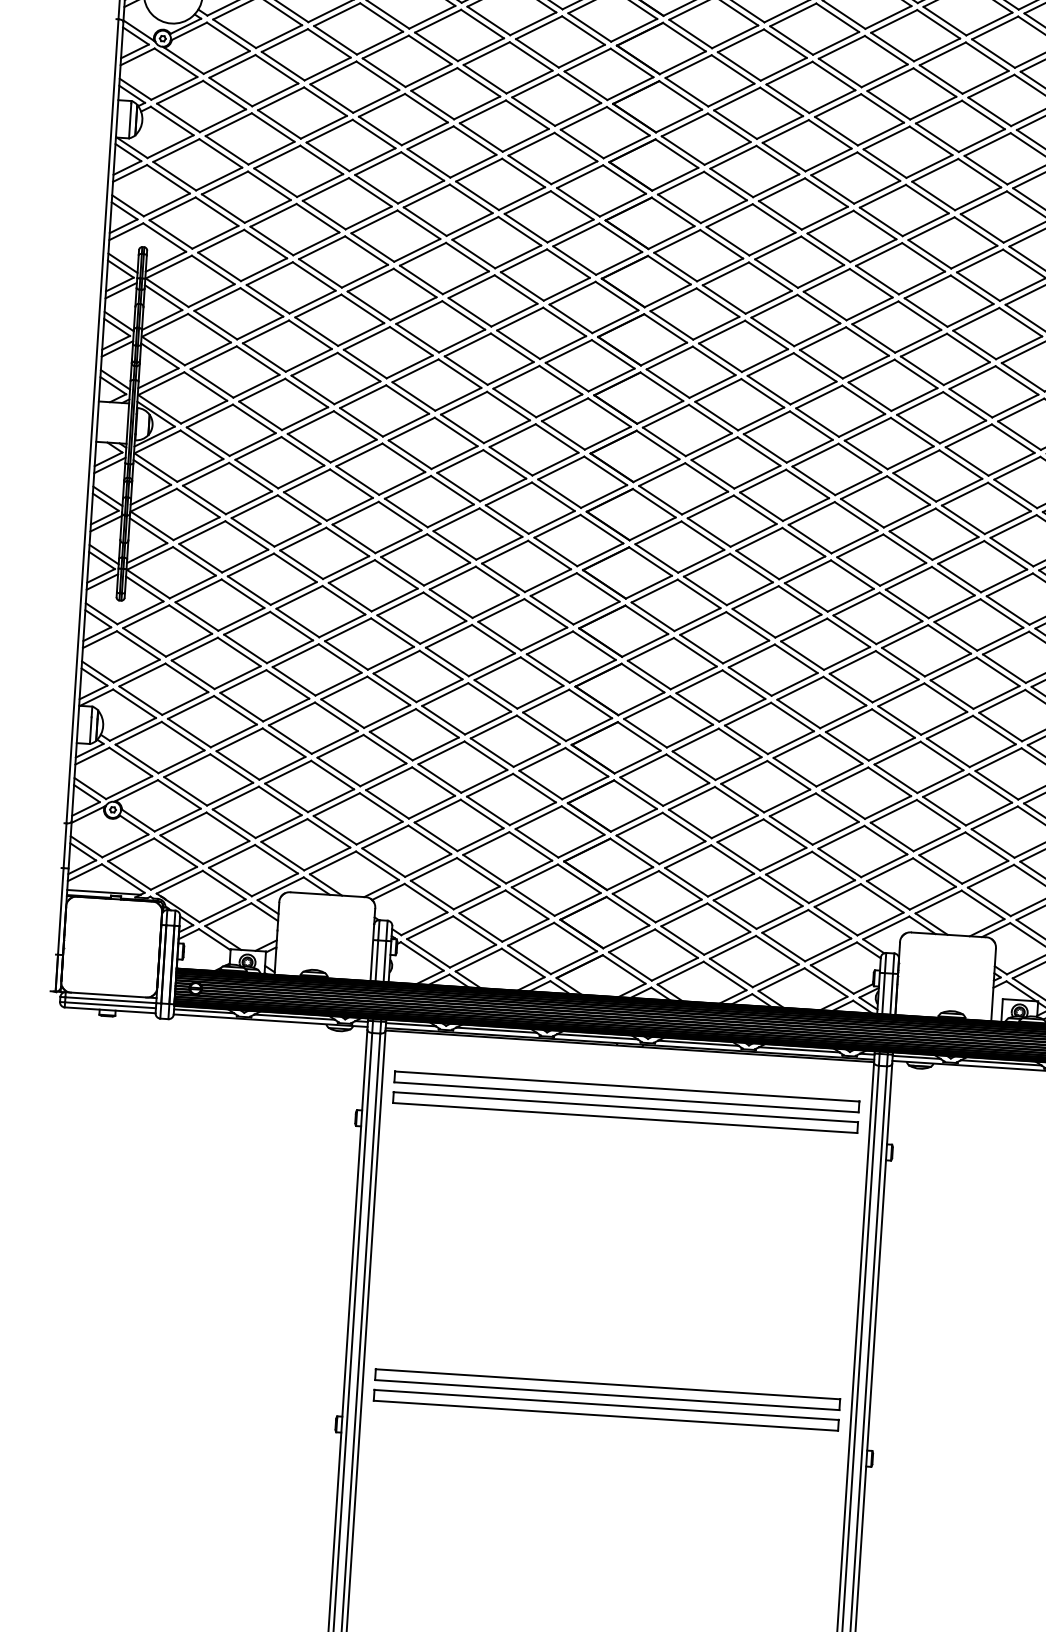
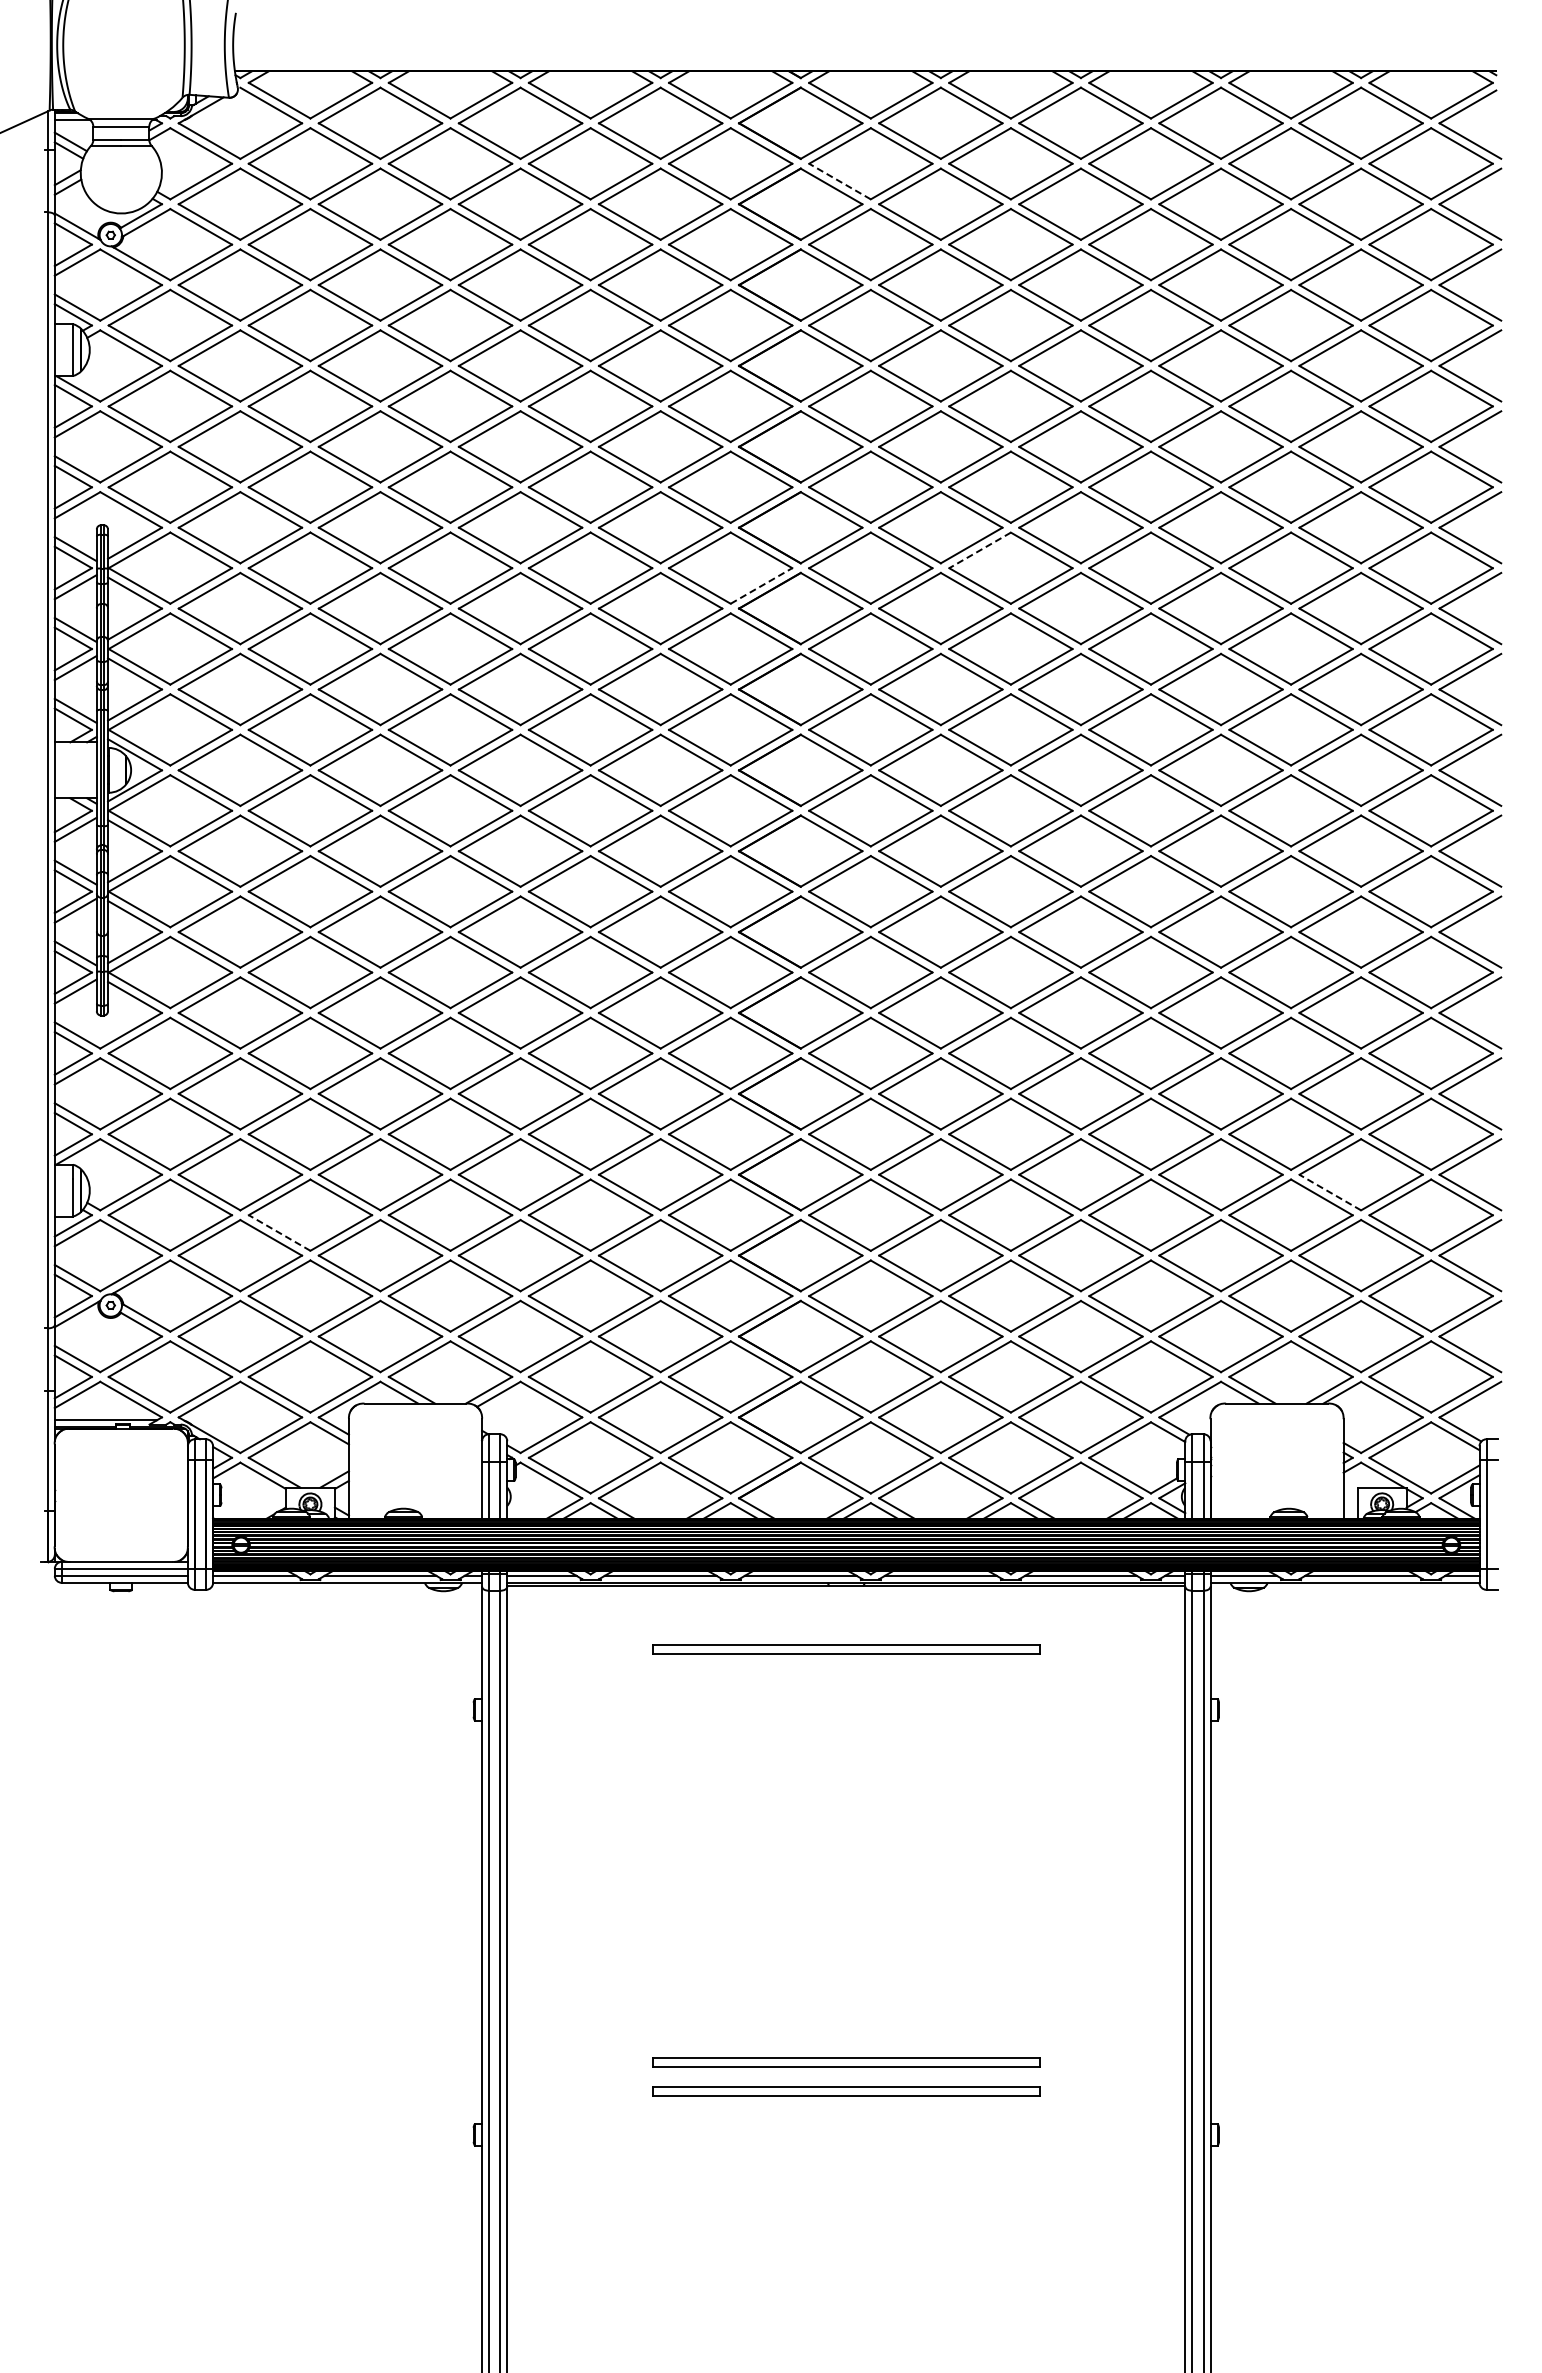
line: (691, 33) -> (840, 181), solid -> dashed
line: (774, 306) -> (980, 550), solid -> dashed
line: (615, 321) -> (761, 585), solid -> dashed
line: (237, 765) -> (279, 1233), solid -> dashed
line: (997, 785) -> (1330, 1192), solid -> dashed
part: (627, 1091) -> (846, 1649), size x0.6
part: (625, 1112) -> (846, 1677), removed
part: (607, 1389) -> (846, 2062), size x0.6
part: (606, 1410) -> (846, 2091), size x0.6

